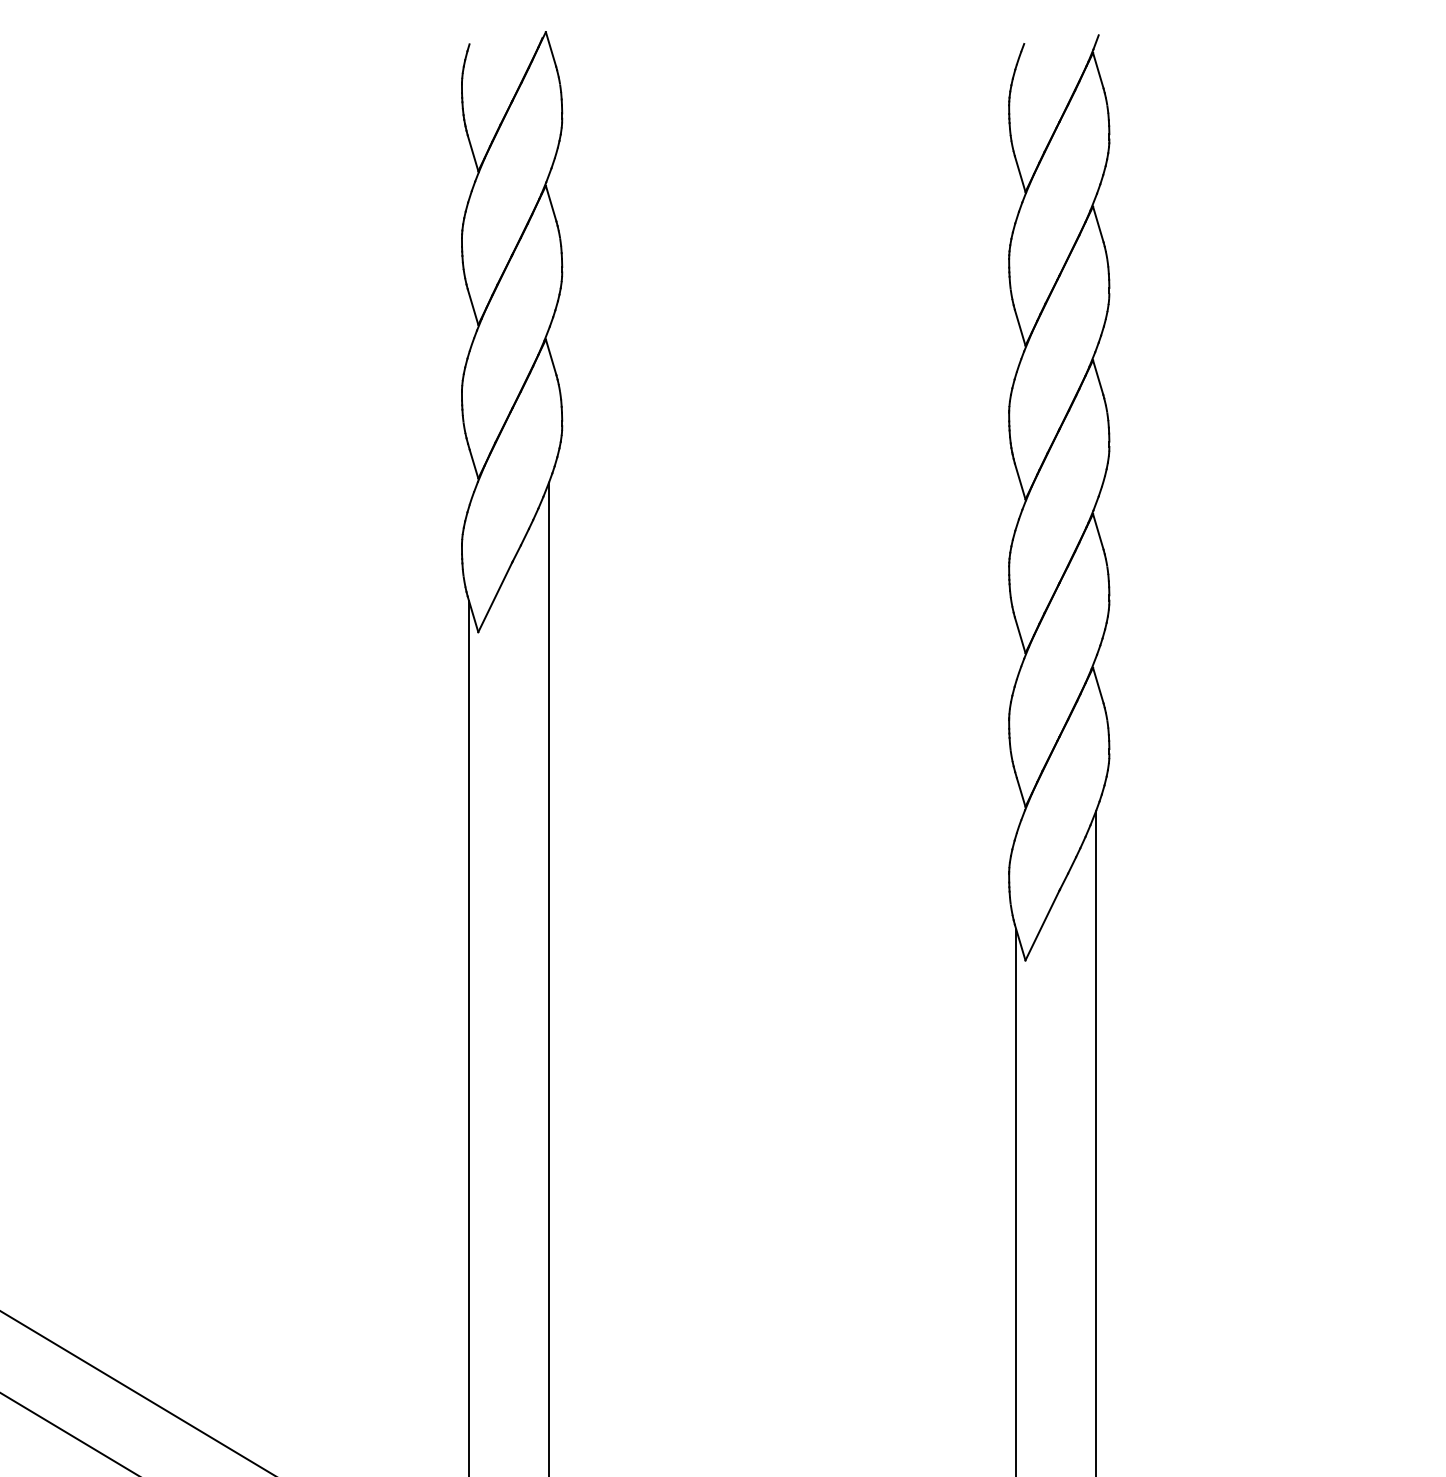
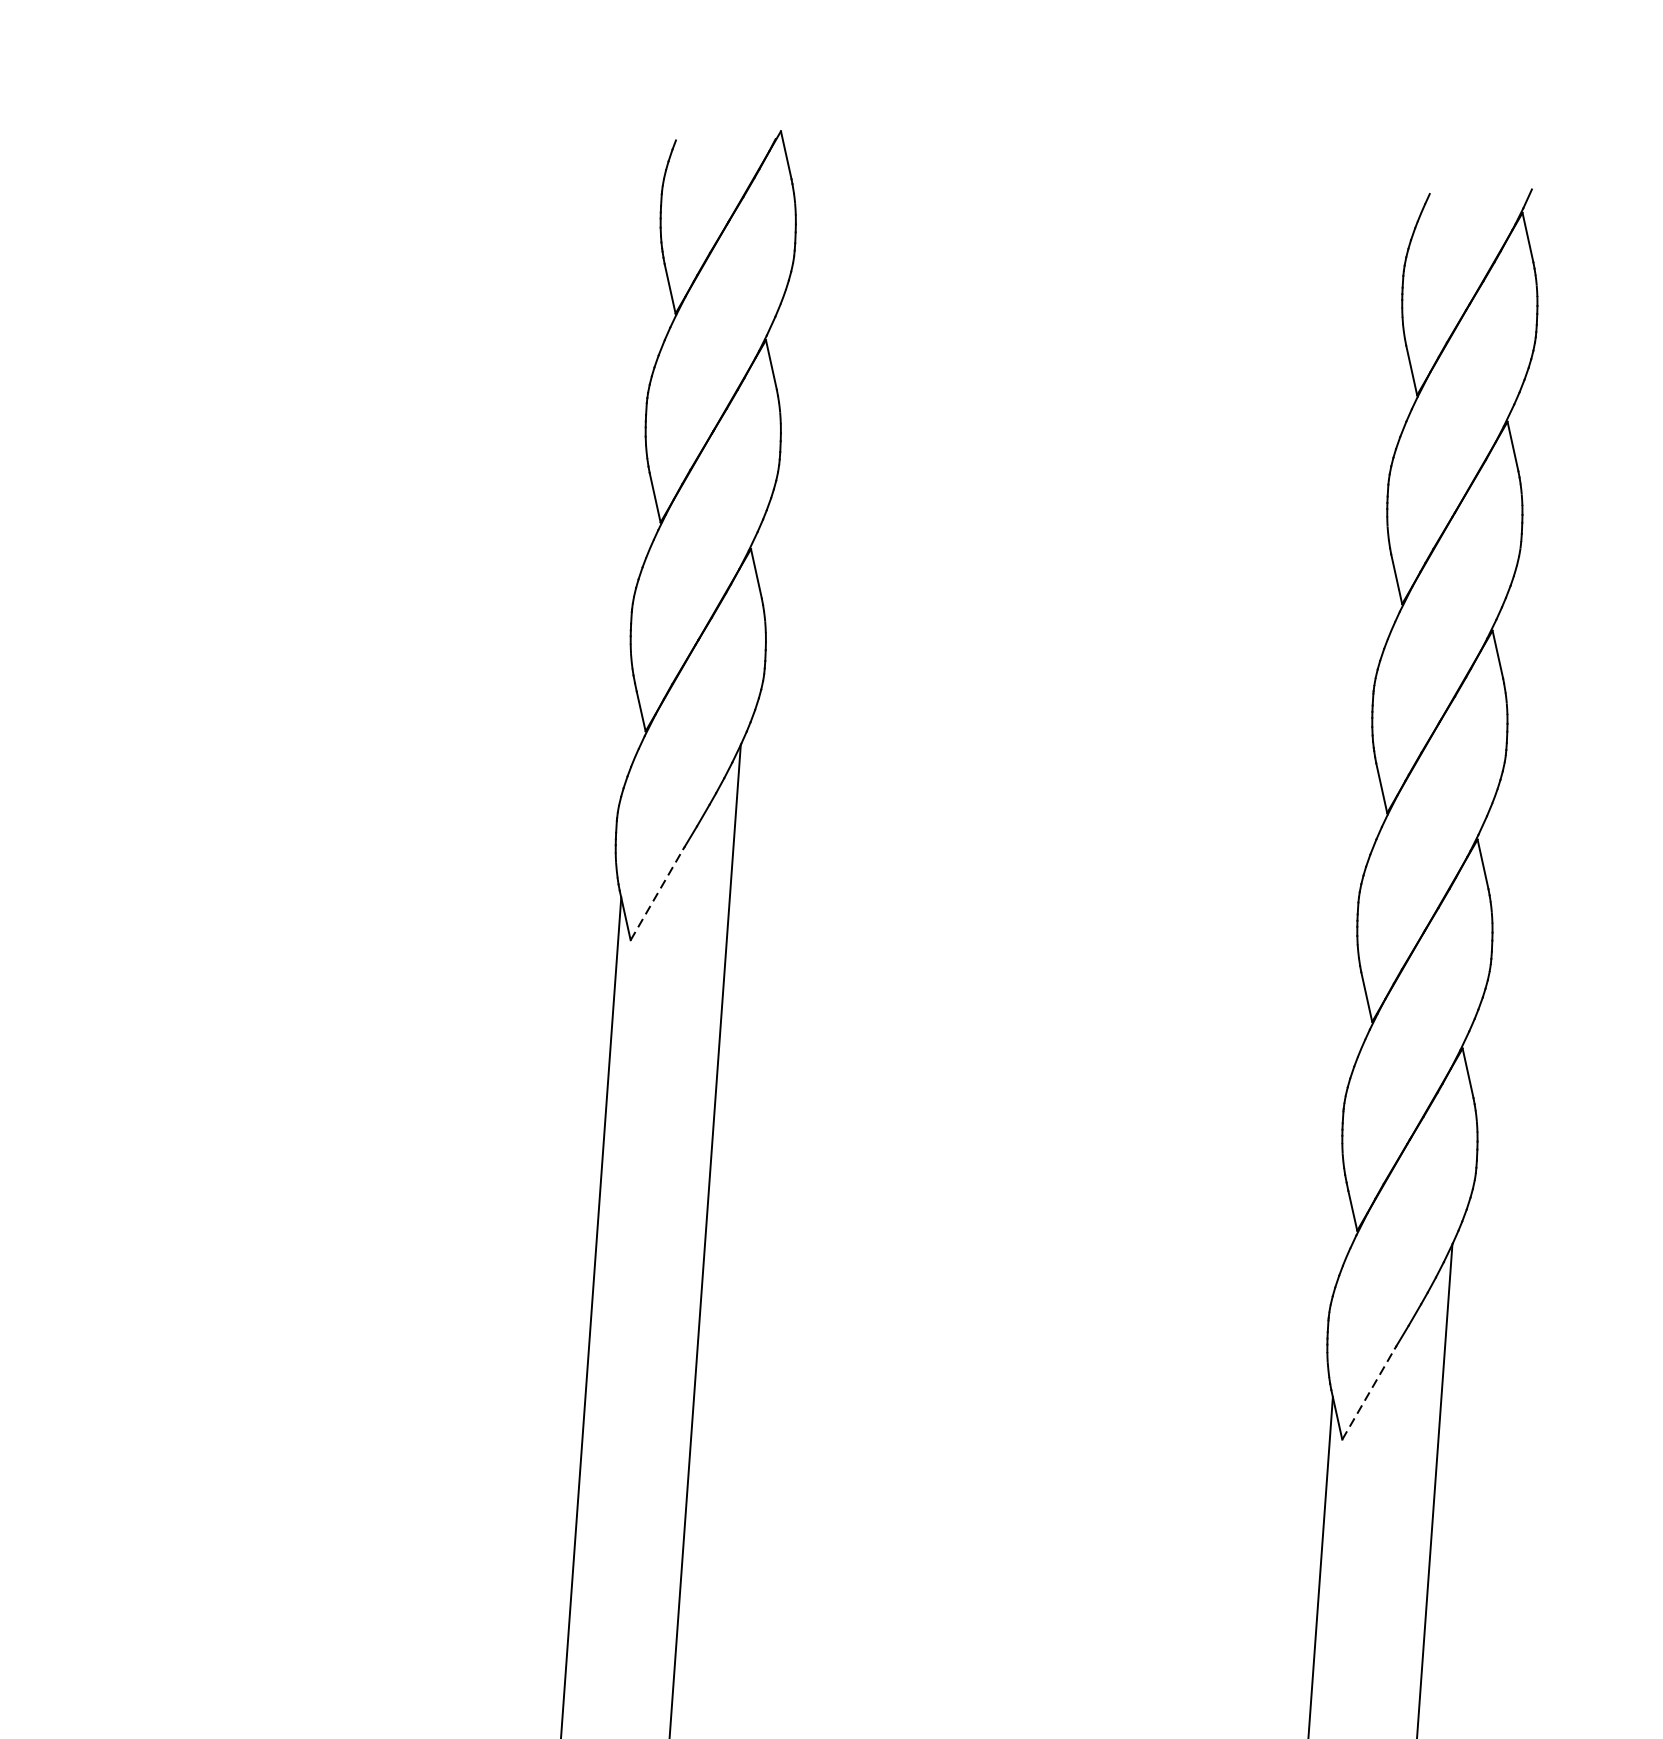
line: (495, 597) -> (657, 894), solid -> dashed
line: (1042, 925) -> (1368, 1393), solid -> dashed

